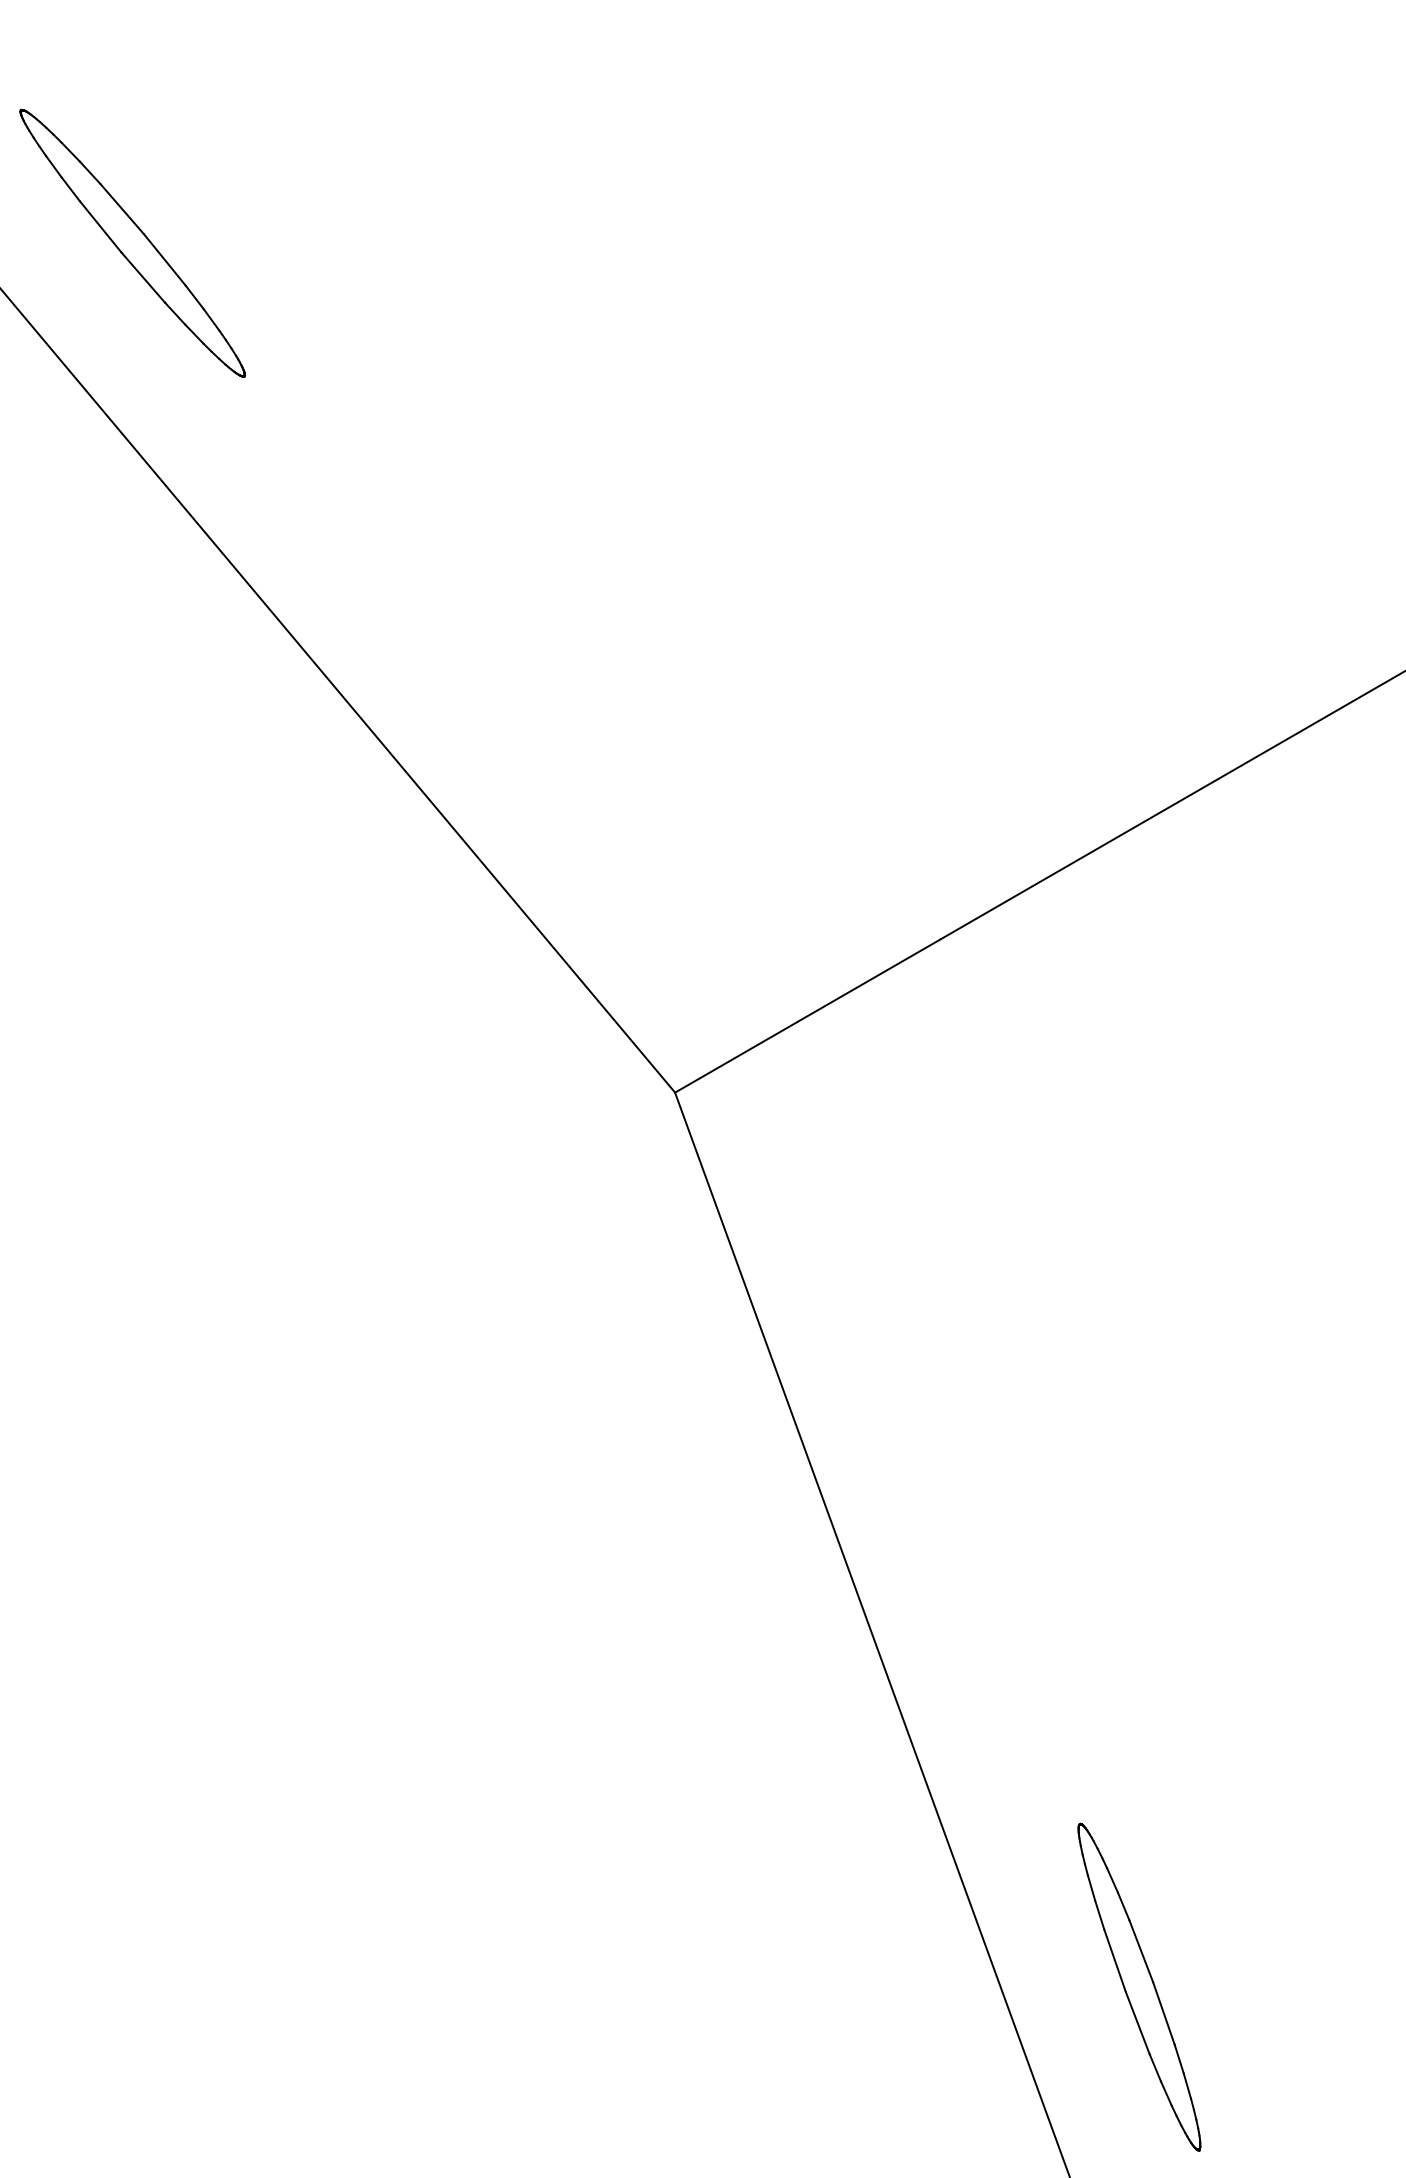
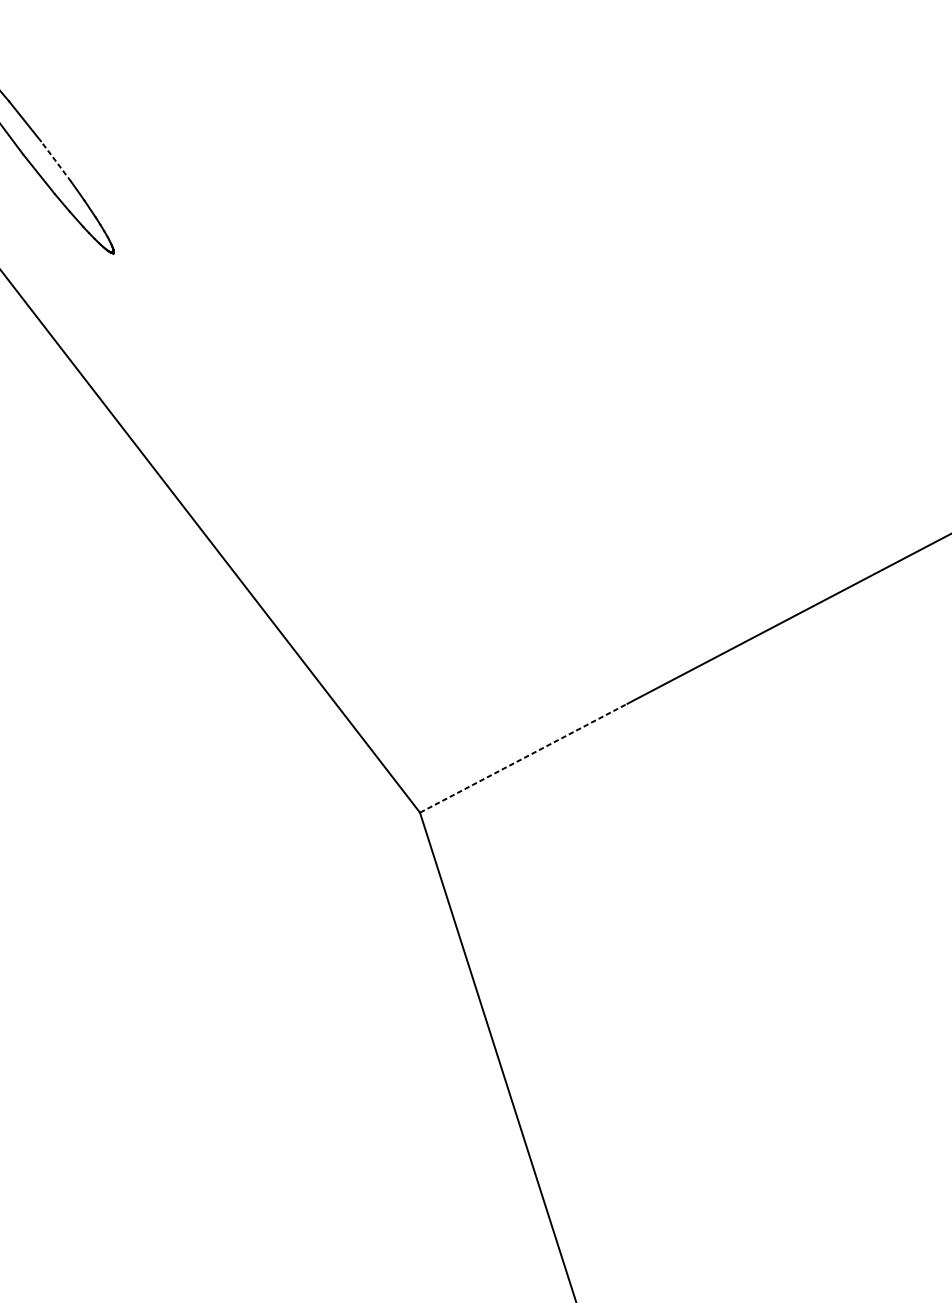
line: (164, 259) -> (55, 161), solid -> dashed
line: (808, 1015) -> (524, 757), solid -> dashed

